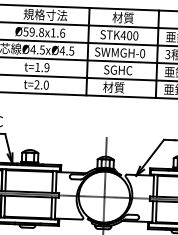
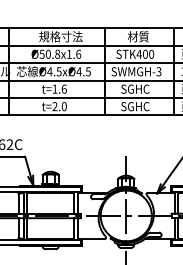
text: (31, 32) -> (47, 54), Ø59.8x1.6 -> Ø50.8x1.6
text: (142, 53) -> (158, 71), SWMGH-0 -> SWMGH-3
text: (46, 66) -> (63, 88), t=1.9 -> t=1.6
text: (117, 87) -> (135, 106), 材質 -> SGHC

